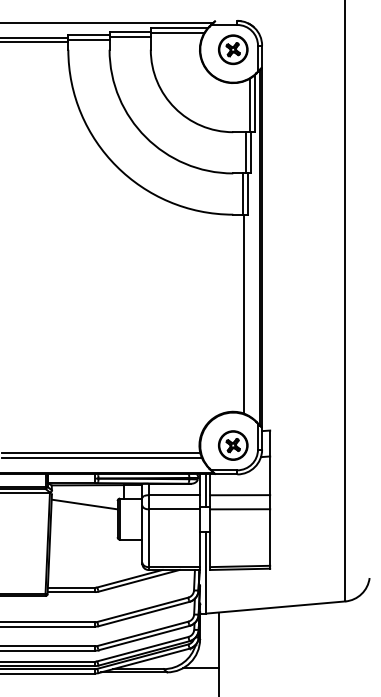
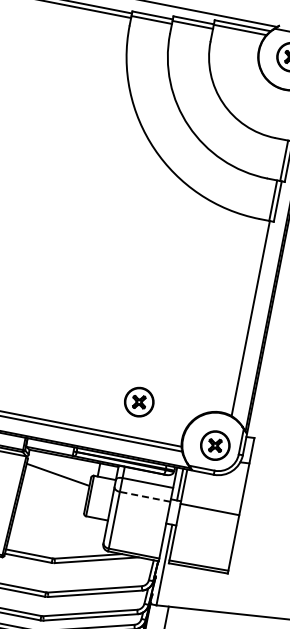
part: (150, 417) -> (139, 402), added
line: (240, 495) -> (212, 496), removed
line: (174, 509) -> (145, 497), solid -> dashed

